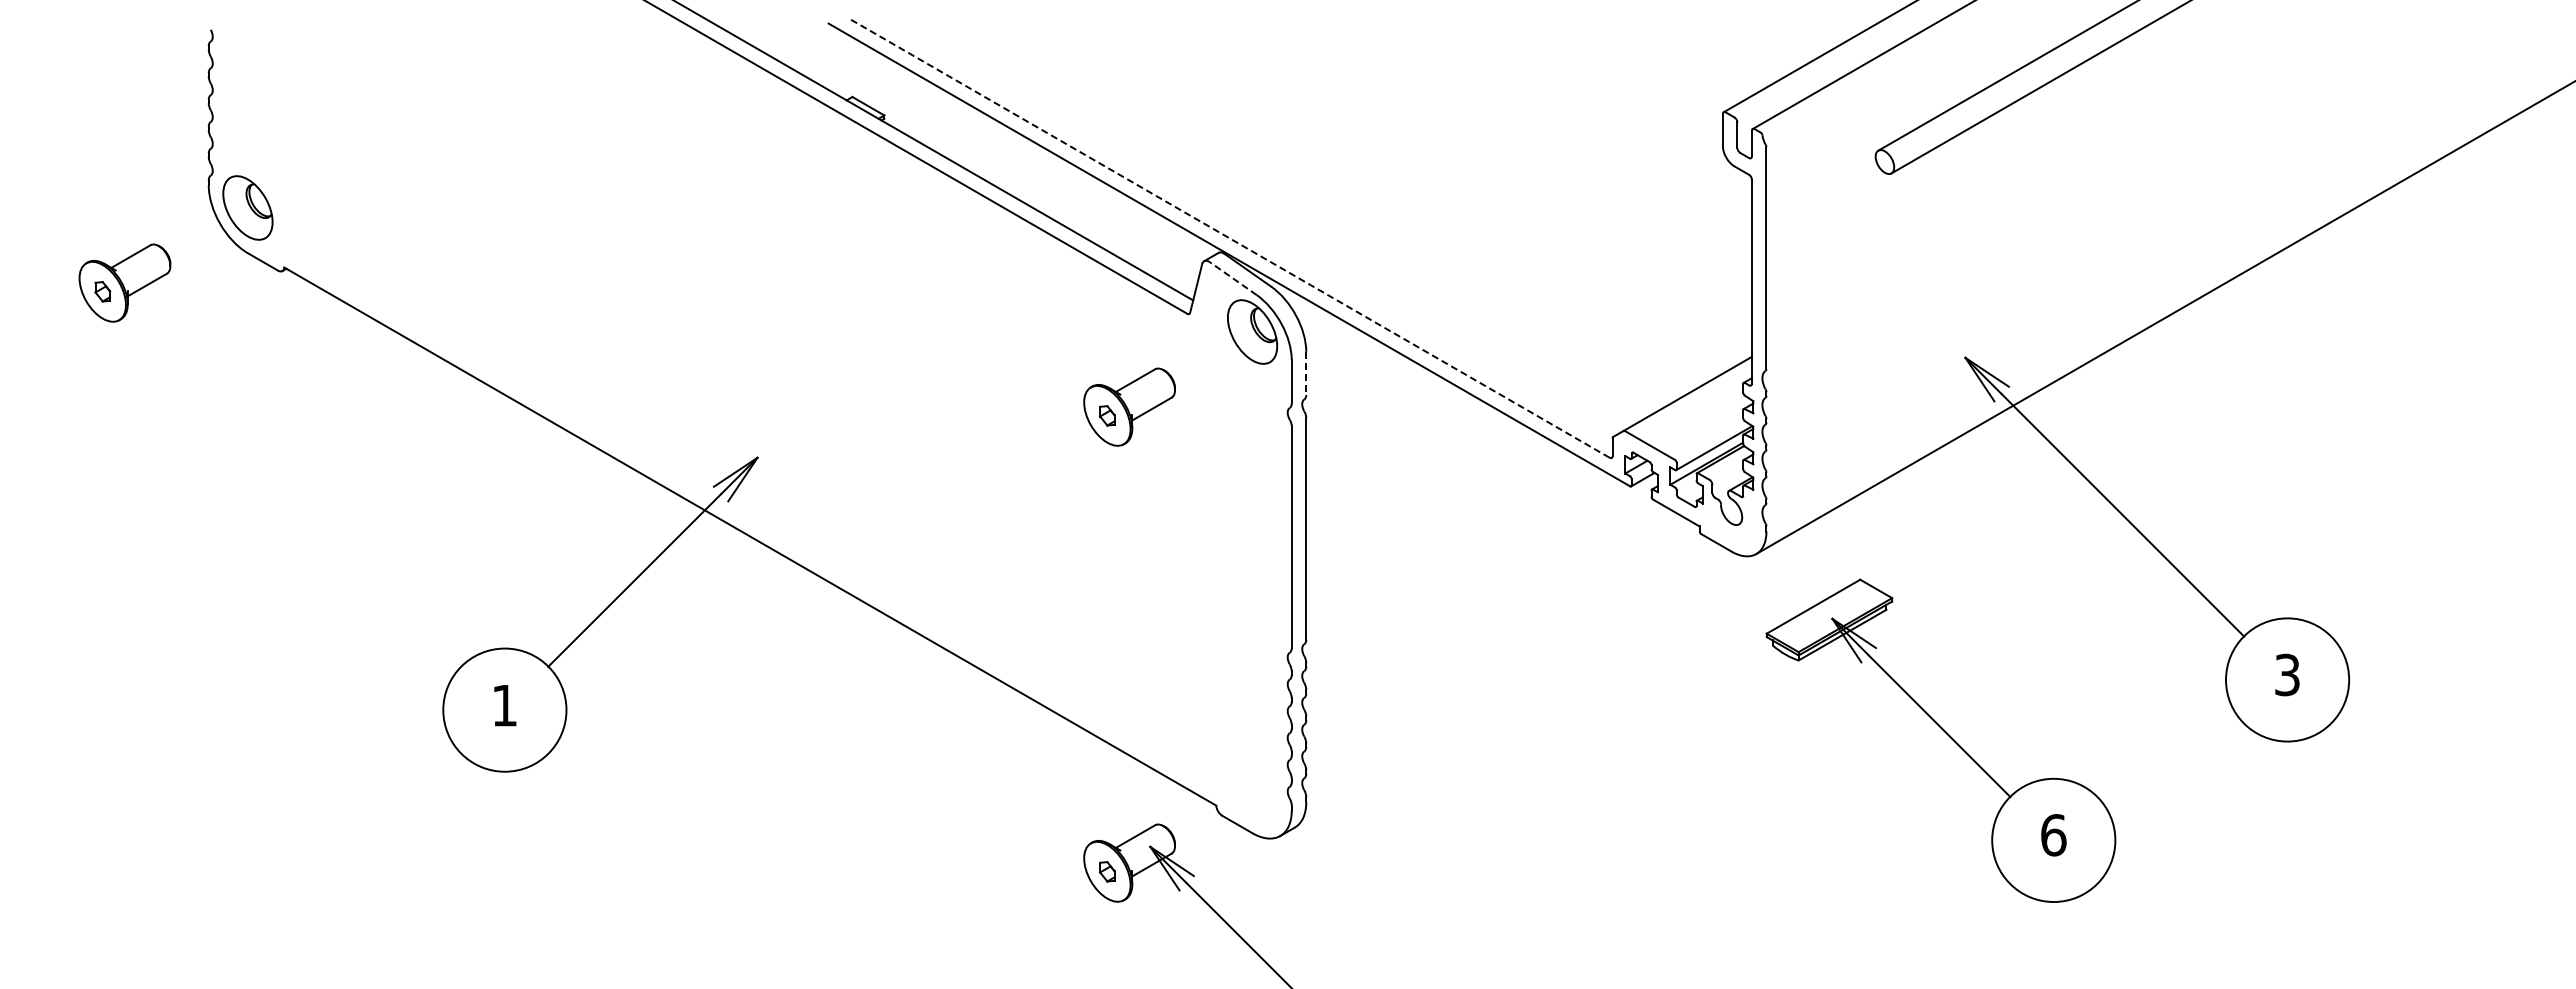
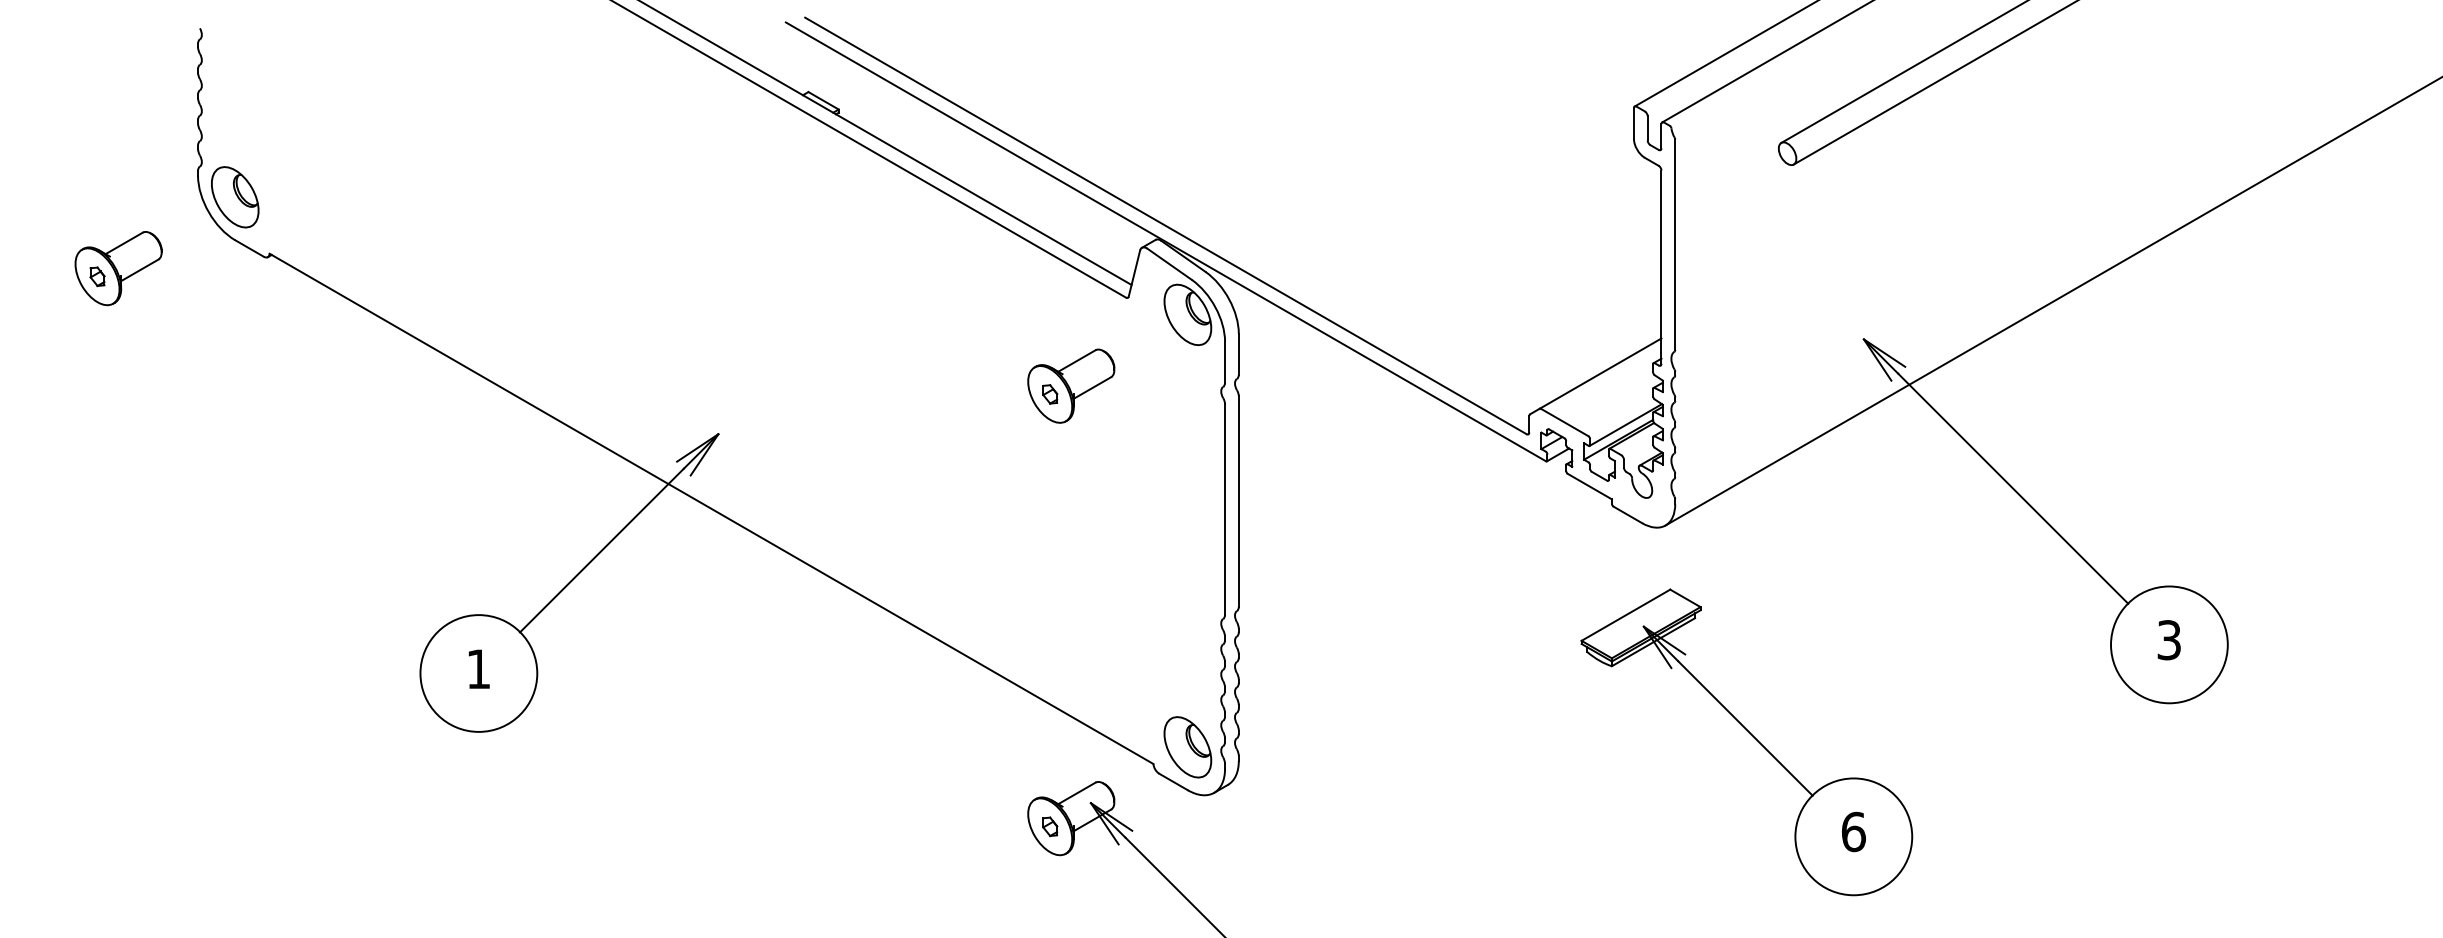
line: (1228, 237) -> (1165, 225), dashed -> solid
line: (1233, 278) -> (1169, 264), dashed -> solid
line: (1306, 373) -> (1239, 354), dashed -> solid
part: (1946, 734) -> (1752, 736), moved
part: (1252, 787) -> (1187, 746), added

